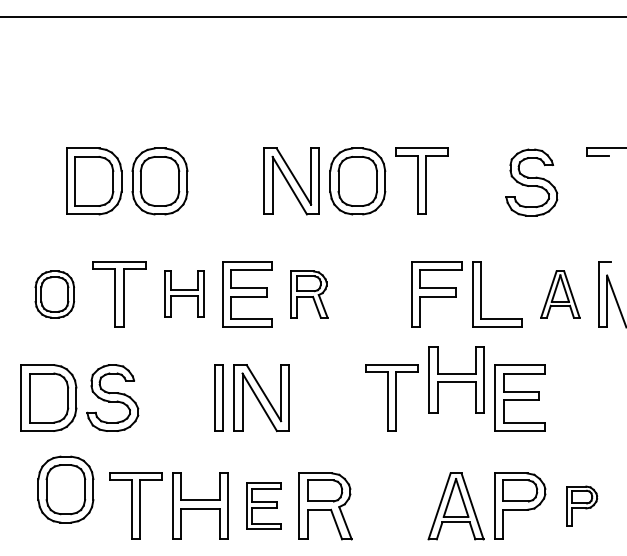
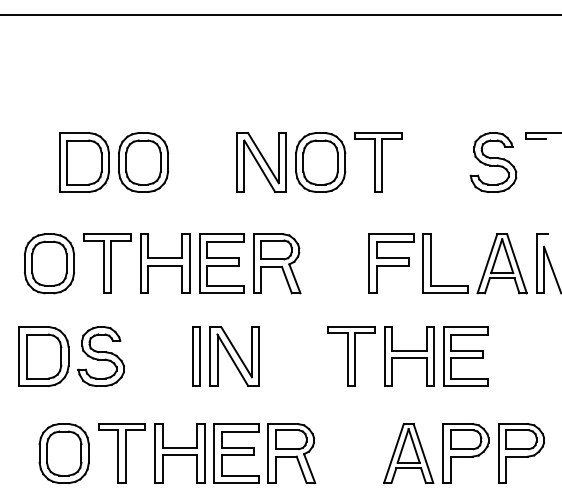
part: (531, 182) -> (493, 162), moved
part: (53, 294) -> (48, 263), size x1.43
part: (184, 294) -> (165, 263), size x1.43
part: (309, 294) -> (277, 263), size x1.43
part: (559, 294) -> (501, 263), size x1.43
part: (456, 380) -> (409, 356), moved
part: (65, 489) -> (63, 453), moved
part: (263, 506) -> (236, 453), size x1.43
part: (582, 506) -> (521, 453), size x1.67

